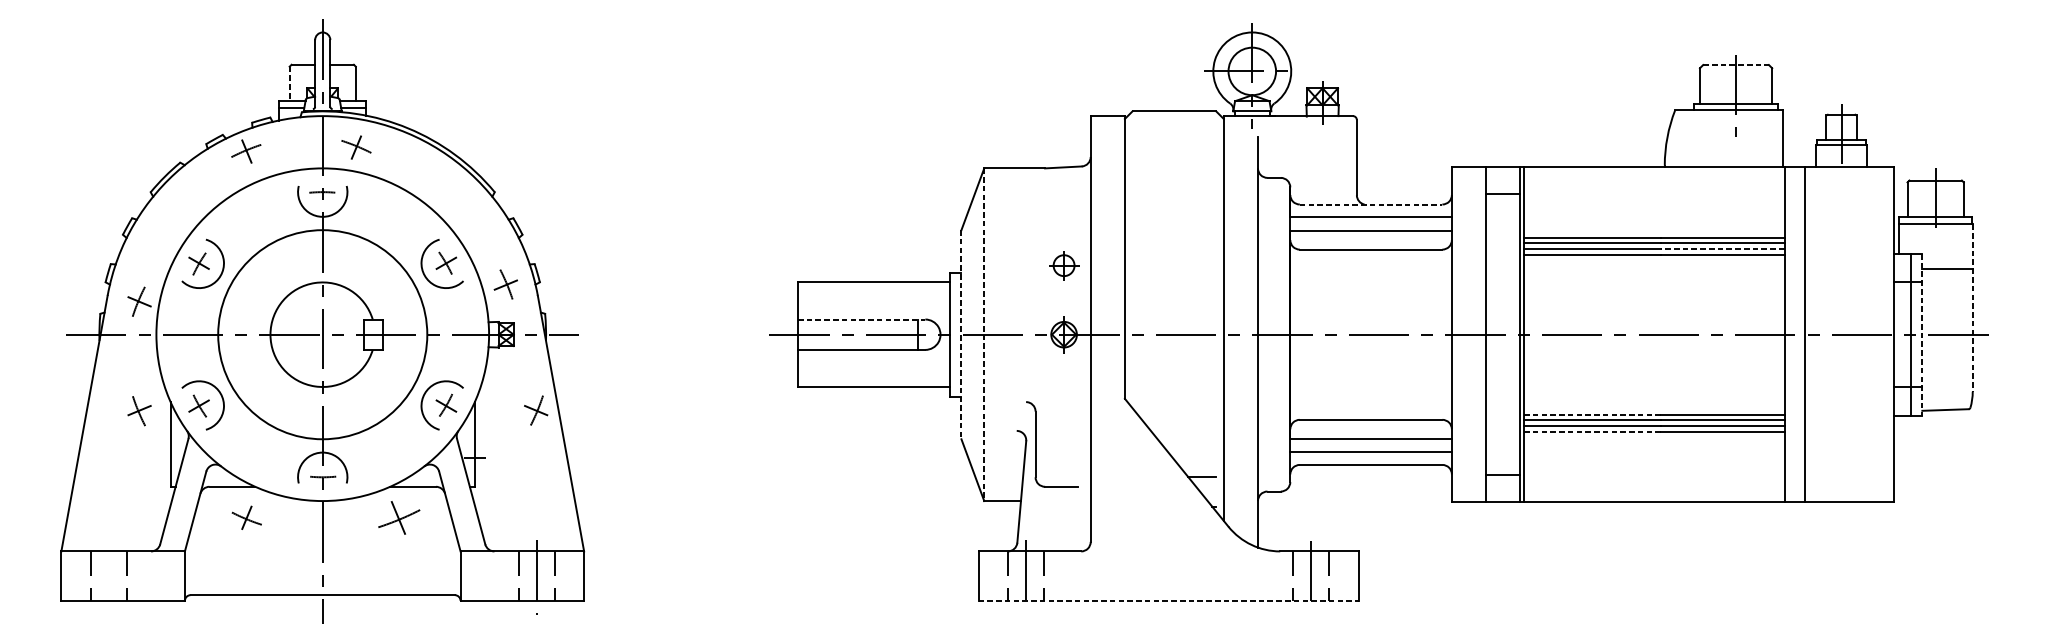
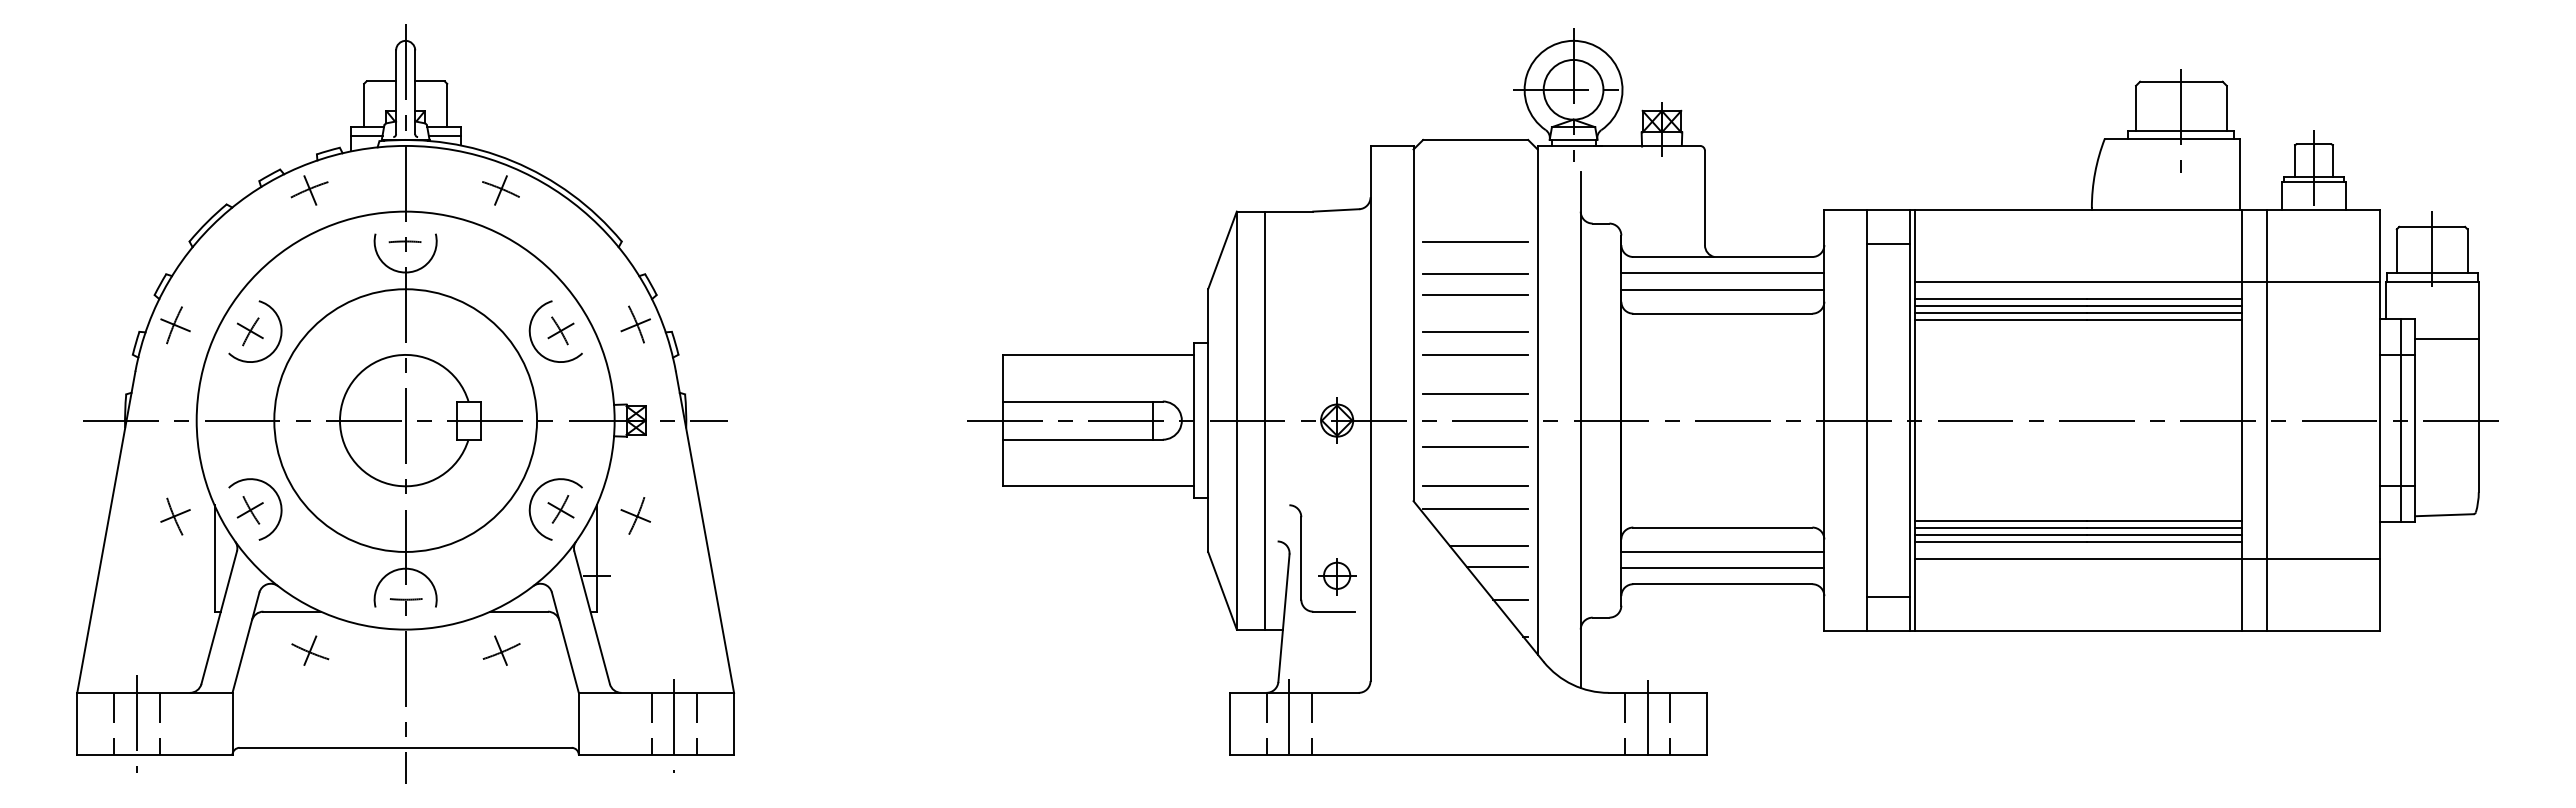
line: (1736, 64) -> (2181, 81), dashed -> solid
line: (289, 83) -> (364, 105), dashed -> solid
part: (356, 147) -> (500, 190), moved
line: (1174, 192) -> (1475, 241), added
line: (1370, 204) -> (1722, 257), dashed -> solid
line: (1174, 217) -> (1475, 273), added
line: (1709, 224) -> (2147, 282), added
line: (1174, 235) -> (1475, 295), added
line: (1722, 249) -> (2164, 313), dashed -> solid
line: (1174, 263) -> (1475, 331), added
part: (1064, 266) -> (1337, 576), moved
line: (1174, 282) -> (1475, 354), added
part: (505, 284) -> (635, 324), moved
part: (139, 302) -> (175, 325), moved
line: (1972, 308) -> (2478, 387), dashed -> solid
line: (1174, 313) -> (1475, 394), added
line: (862, 319) -> (1083, 401), dashed -> solid
line: (984, 334) -> (1236, 420), dashed -> solid
line: (1007, 334) -> (1265, 420), added
line: (1922, 334) -> (2415, 420), dashed -> solid
line: (961, 335) -> (1208, 421), dashed -> solid
line: (1174, 355) -> (1475, 446), added
line: (1174, 387) -> (1475, 486), added
line: (1174, 405) -> (1475, 509), added
part: (535, 410) -> (635, 515), moved
line: (1592, 414) -> (2001, 520), dashed -> solid
line: (1592, 431) -> (2001, 542), dashed -> solid
line: (1184, 434) -> (1488, 546), added
line: (1709, 445) -> (2147, 559), added
line: (1191, 450) -> (1497, 566), added
part: (399, 517) -> (501, 650), size x0.71
line: (108, 575) -> (136, 723), added
line: (1168, 600) -> (1468, 754), dashed -> solid

